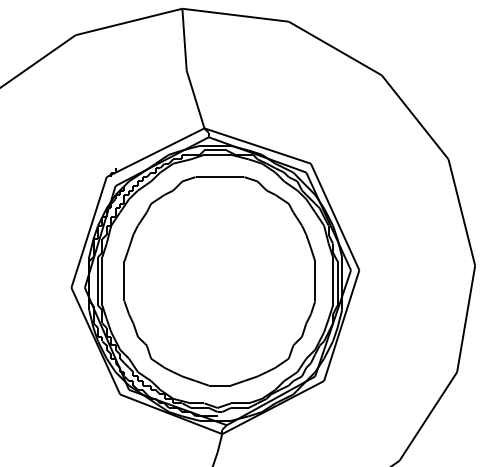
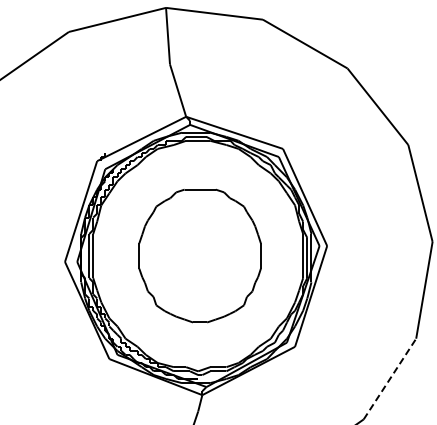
part: (219, 280) -> (199, 255), size x0.7
line: (428, 415) -> (390, 378), solid -> dashed

